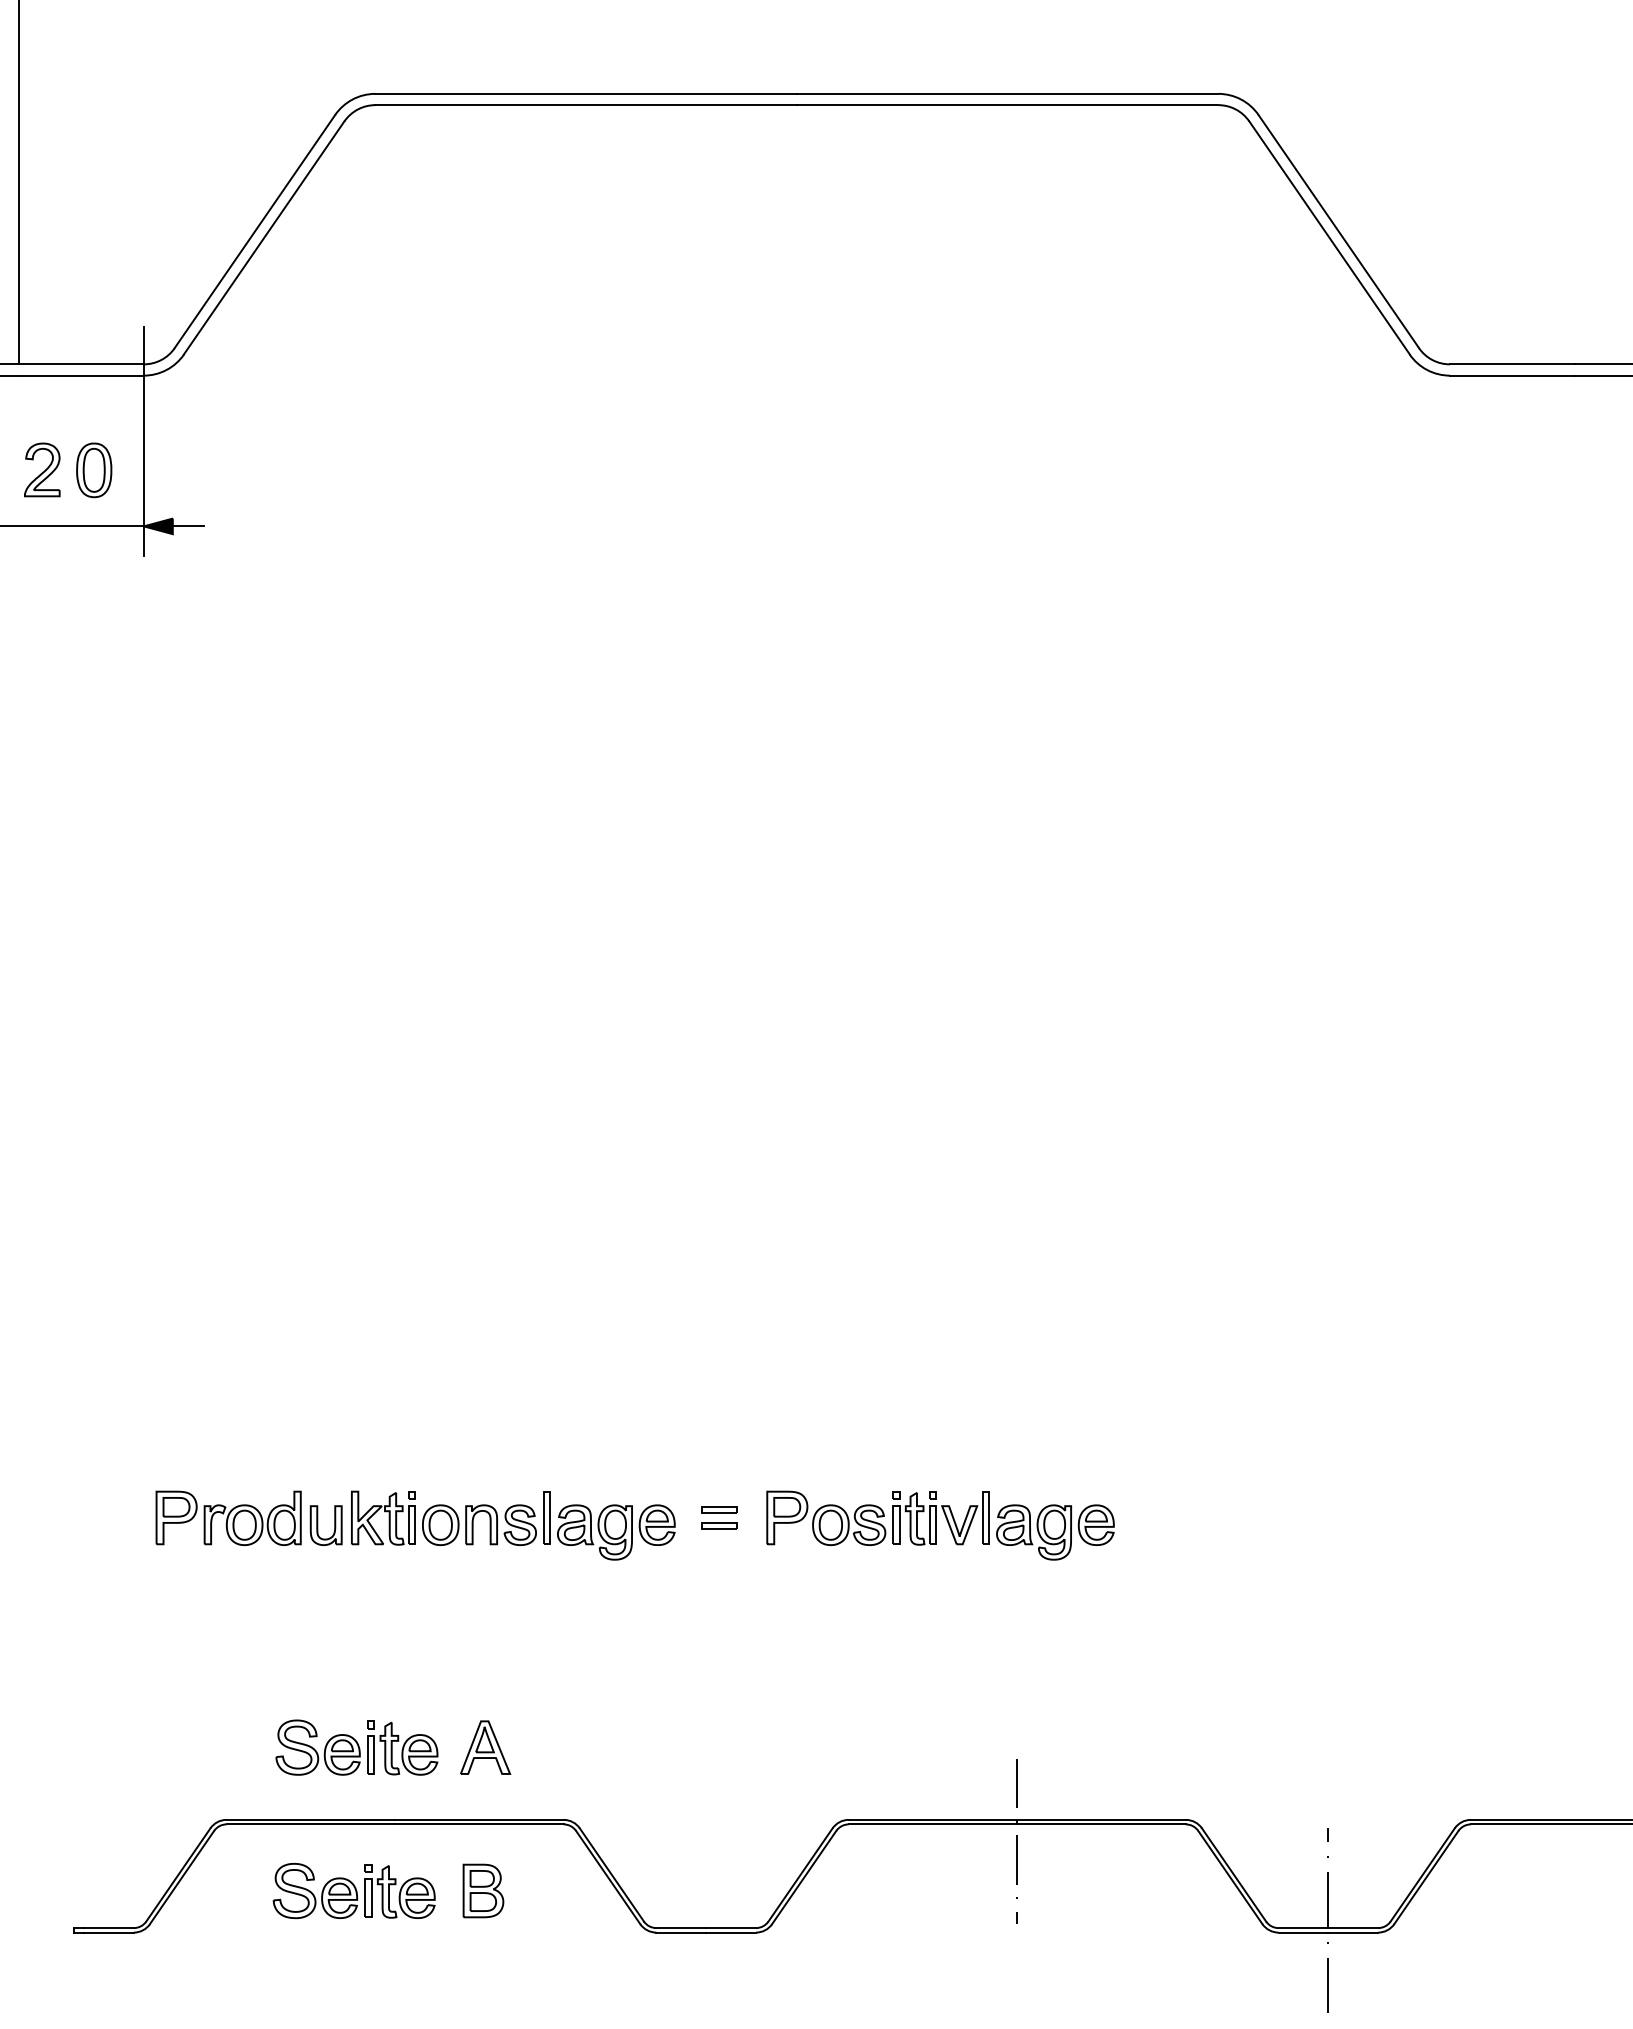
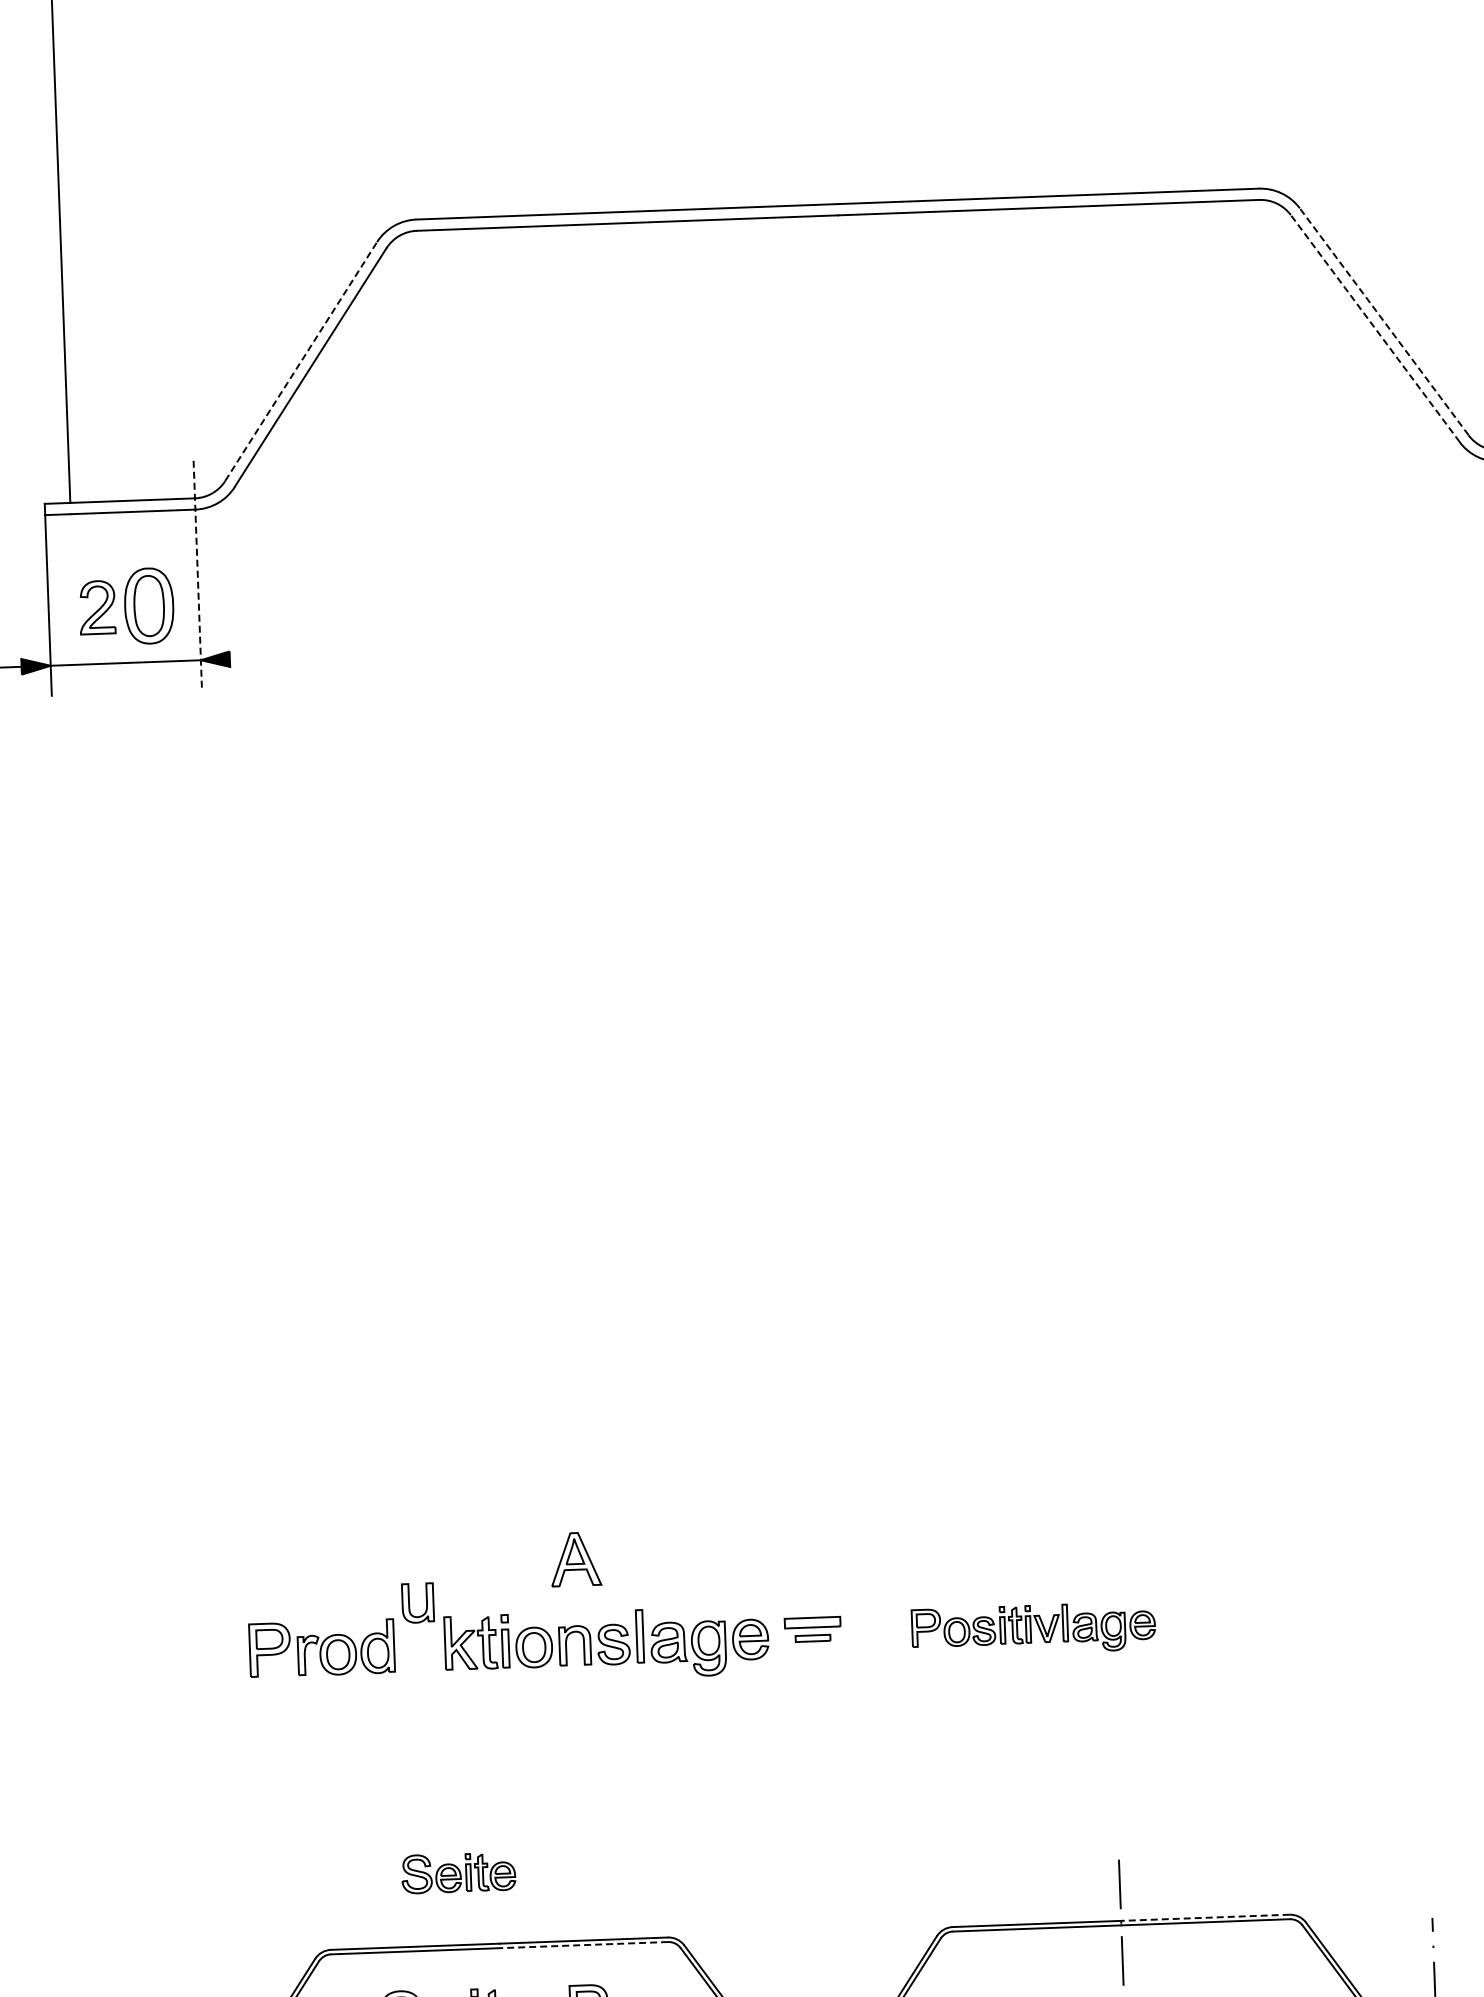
line: (255, 231) -> (301, 361), solid -> dashed
line: (1338, 231) -> (1383, 321), solid -> dashed
line: (1329, 237) -> (1375, 328), solid -> dashed
line: (143, 441) -> (197, 575), solid -> dashed
part: (94, 470) -> (149, 606), size x1.4
line: (187, 526) -> (244, 658), removed
part: (719, 1509) -> (812, 1621), size x1.6
part: (318, 1525) -> (410, 1603), moved
part: (940, 1525) -> (1033, 1629), size x0.7
part: (356, 1747) -> (458, 1872), size x0.7
part: (485, 1747) -> (575, 1559), moved
line: (1101, 1819) -> (1205, 1917), solid -> dashed
line: (478, 1824) -> (582, 1945), solid -> dashed

